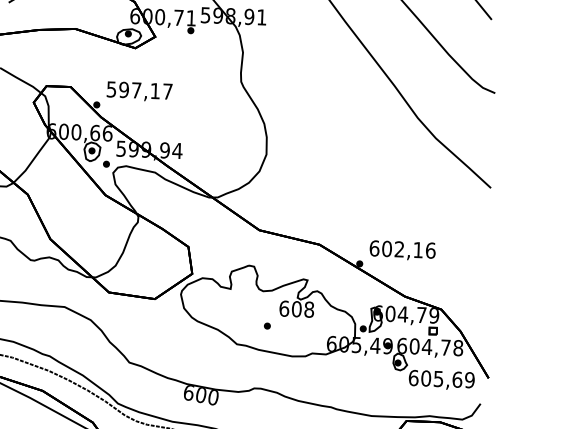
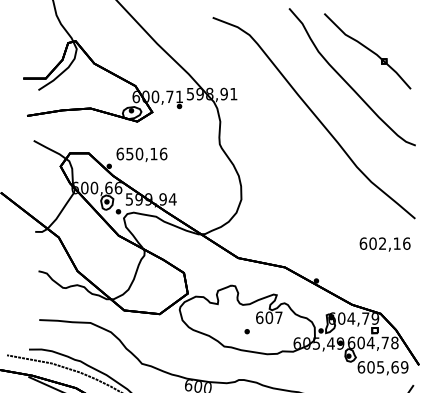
text: (139, 89) -> (141, 153), 597,17 -> 650,16
text: (401, 250) -> (384, 244), moved
text: (308, 309) -> (278, 317), 608 -> 607

